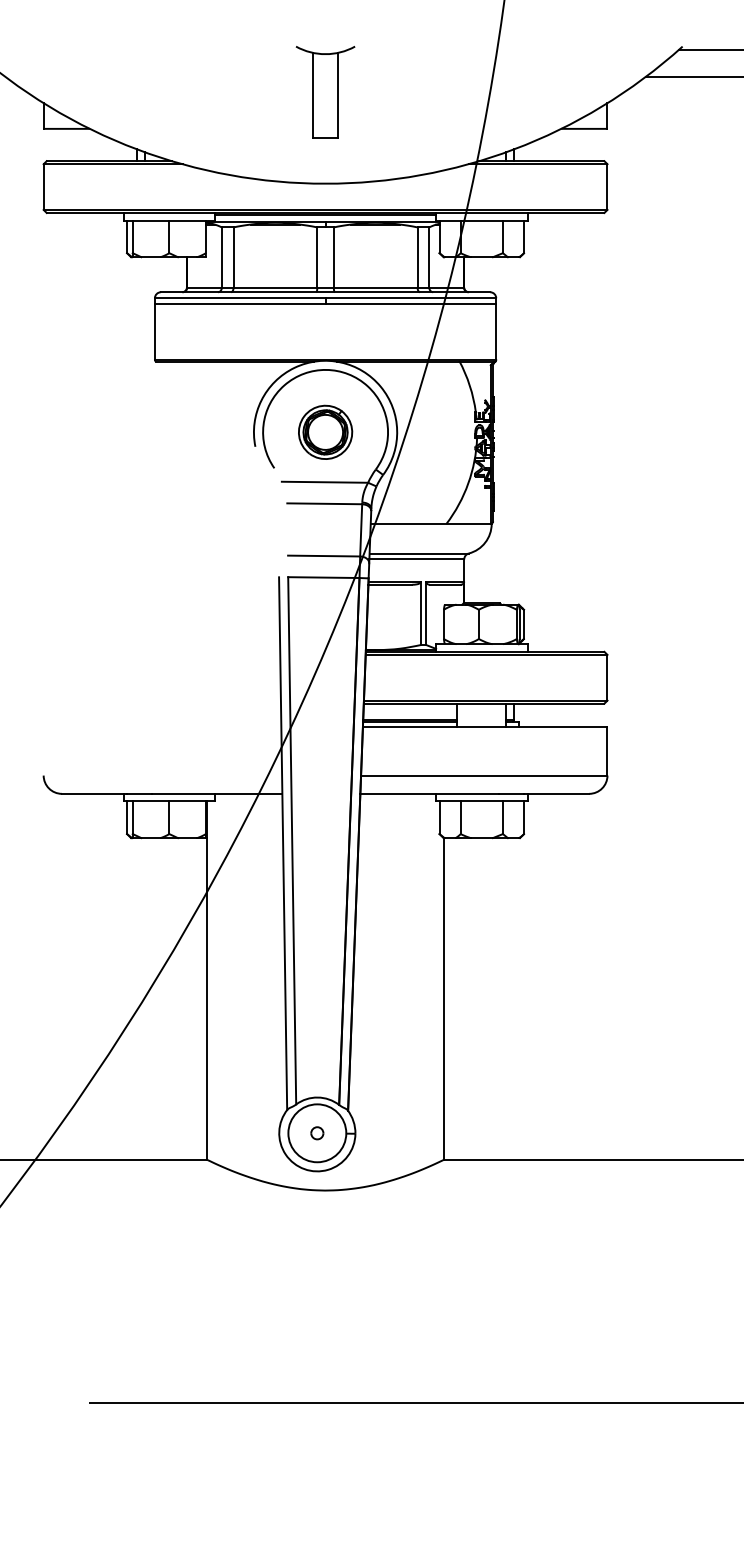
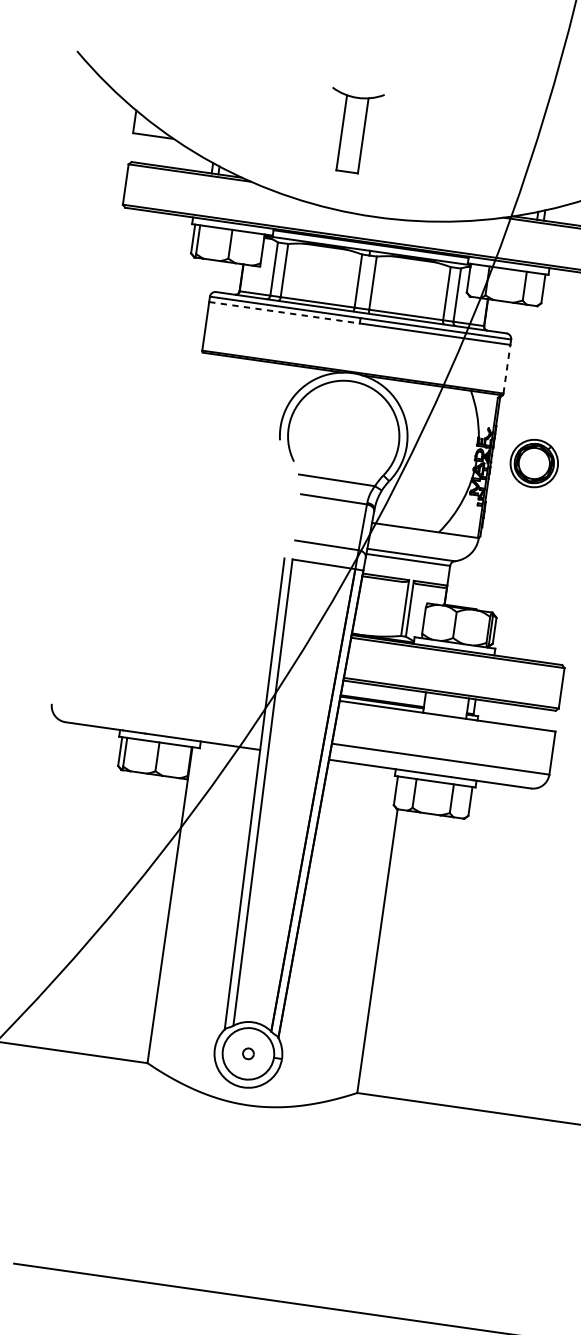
part: (325, 92) -> (352, 131), moved
line: (240, 304) -> (284, 312), solid -> dashed
line: (496, 331) -> (507, 368), solid -> dashed
part: (325, 431) -> (534, 462), moved

